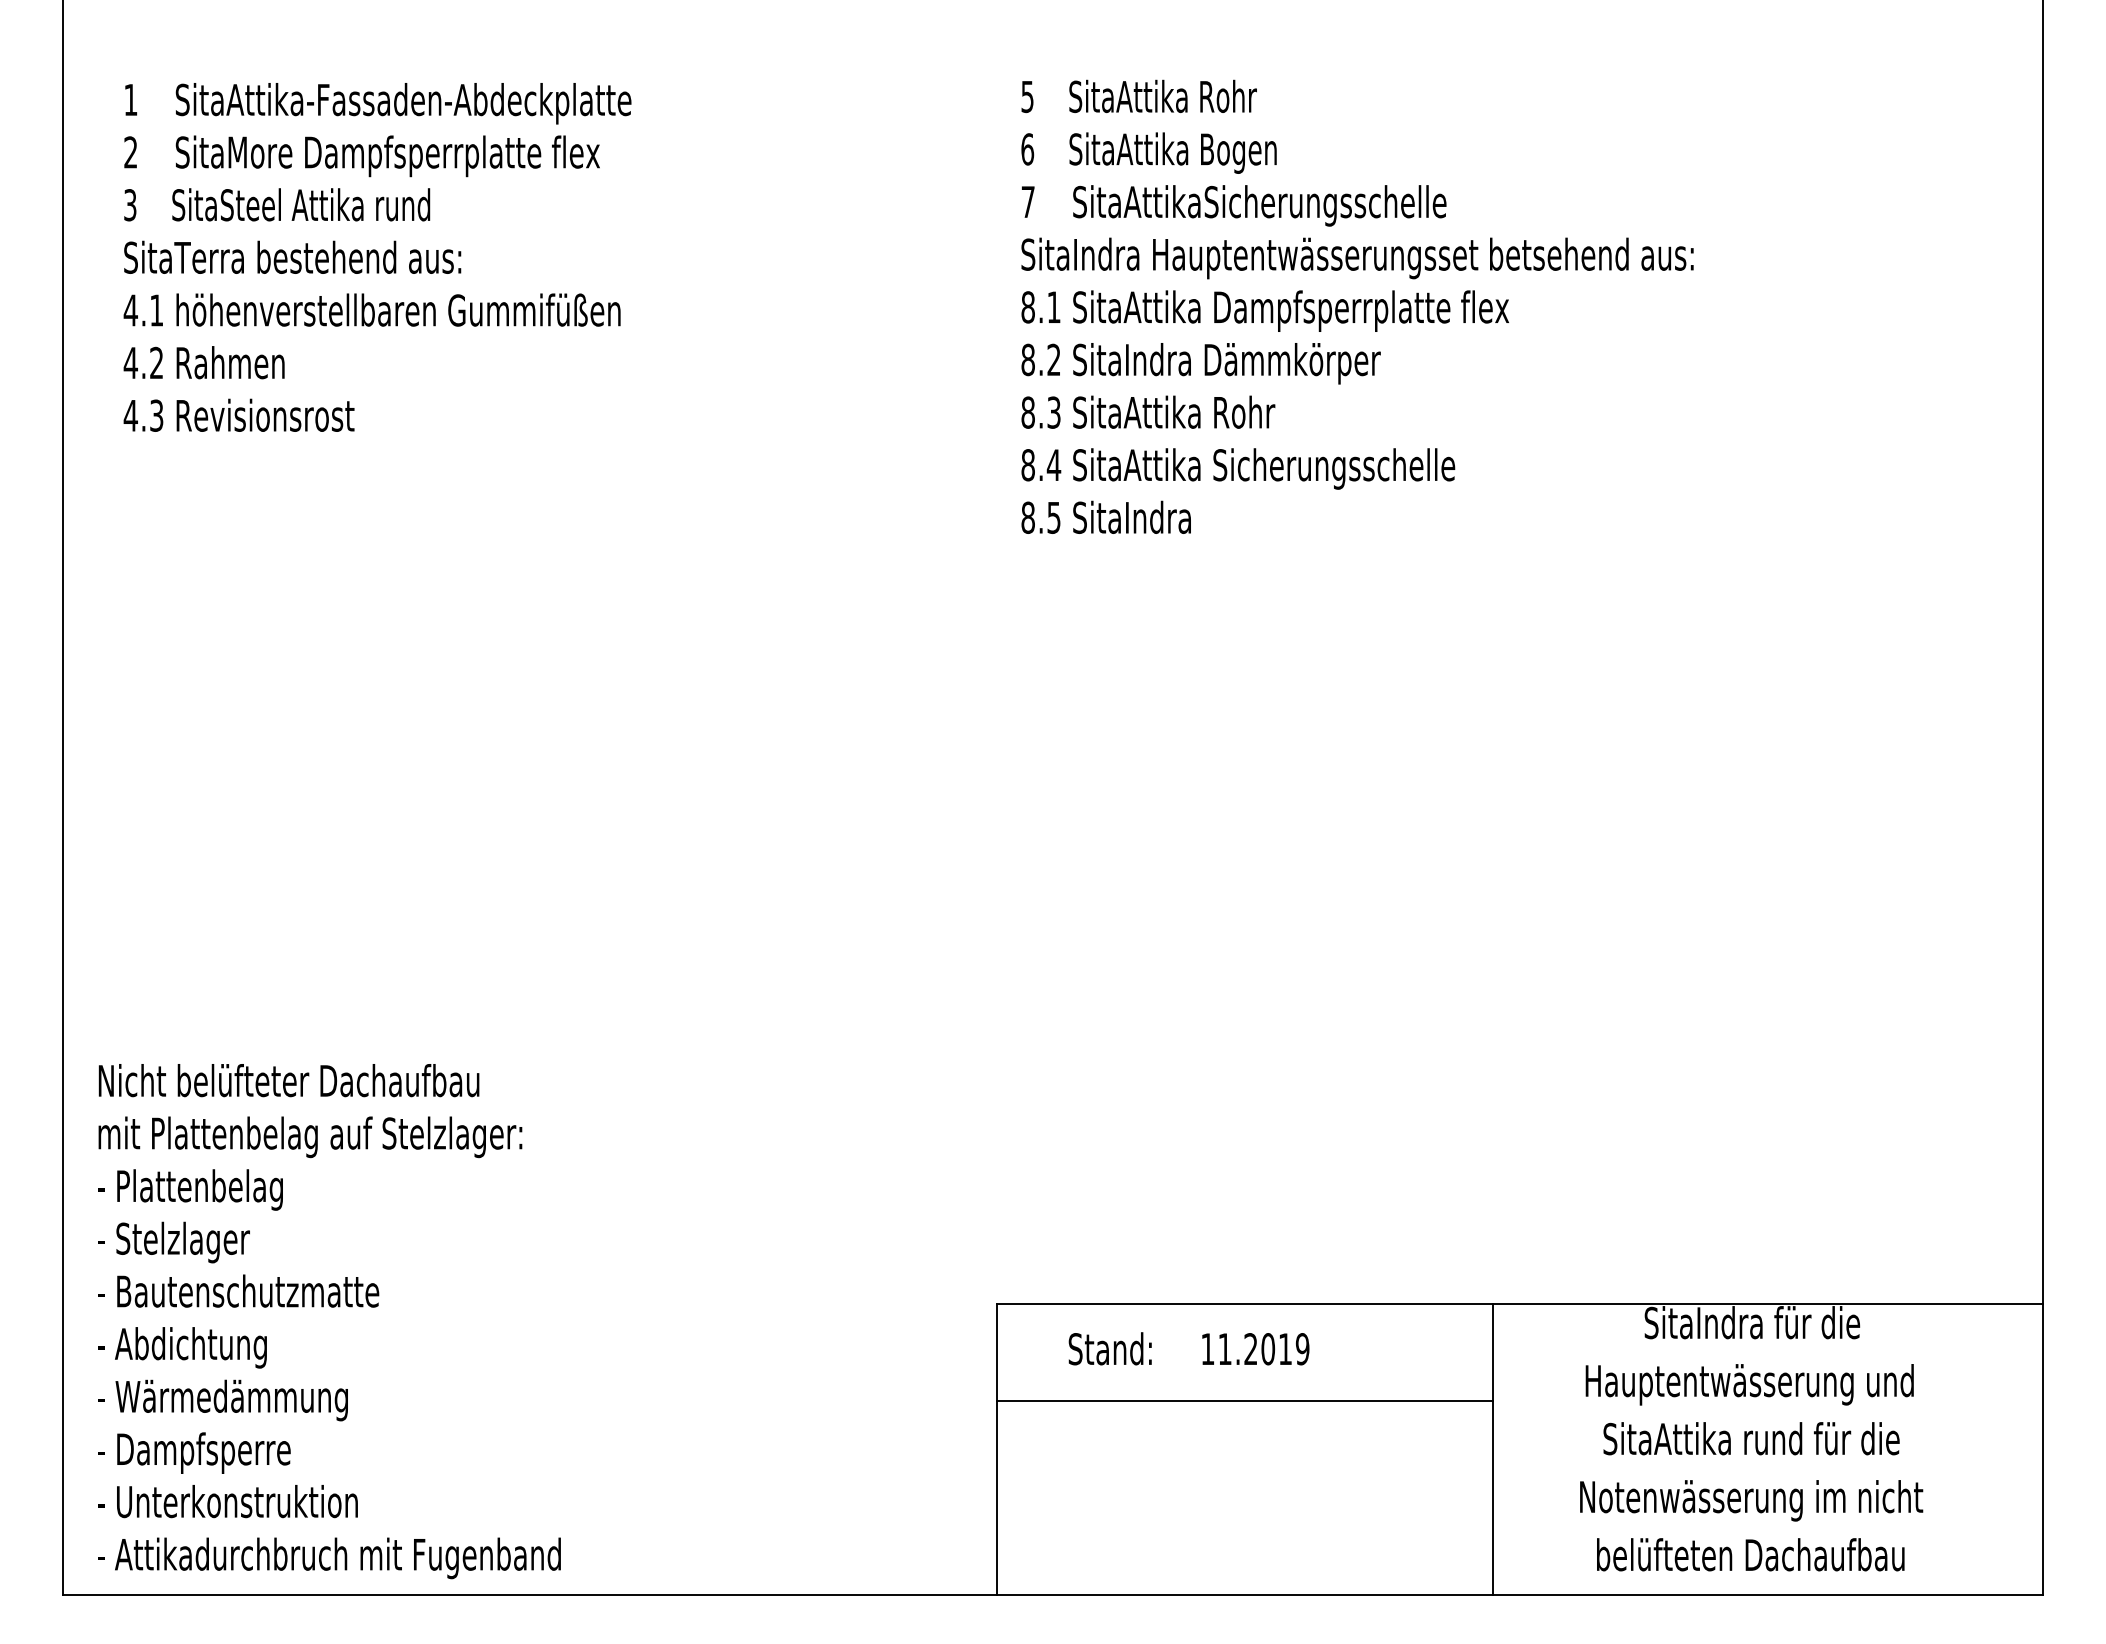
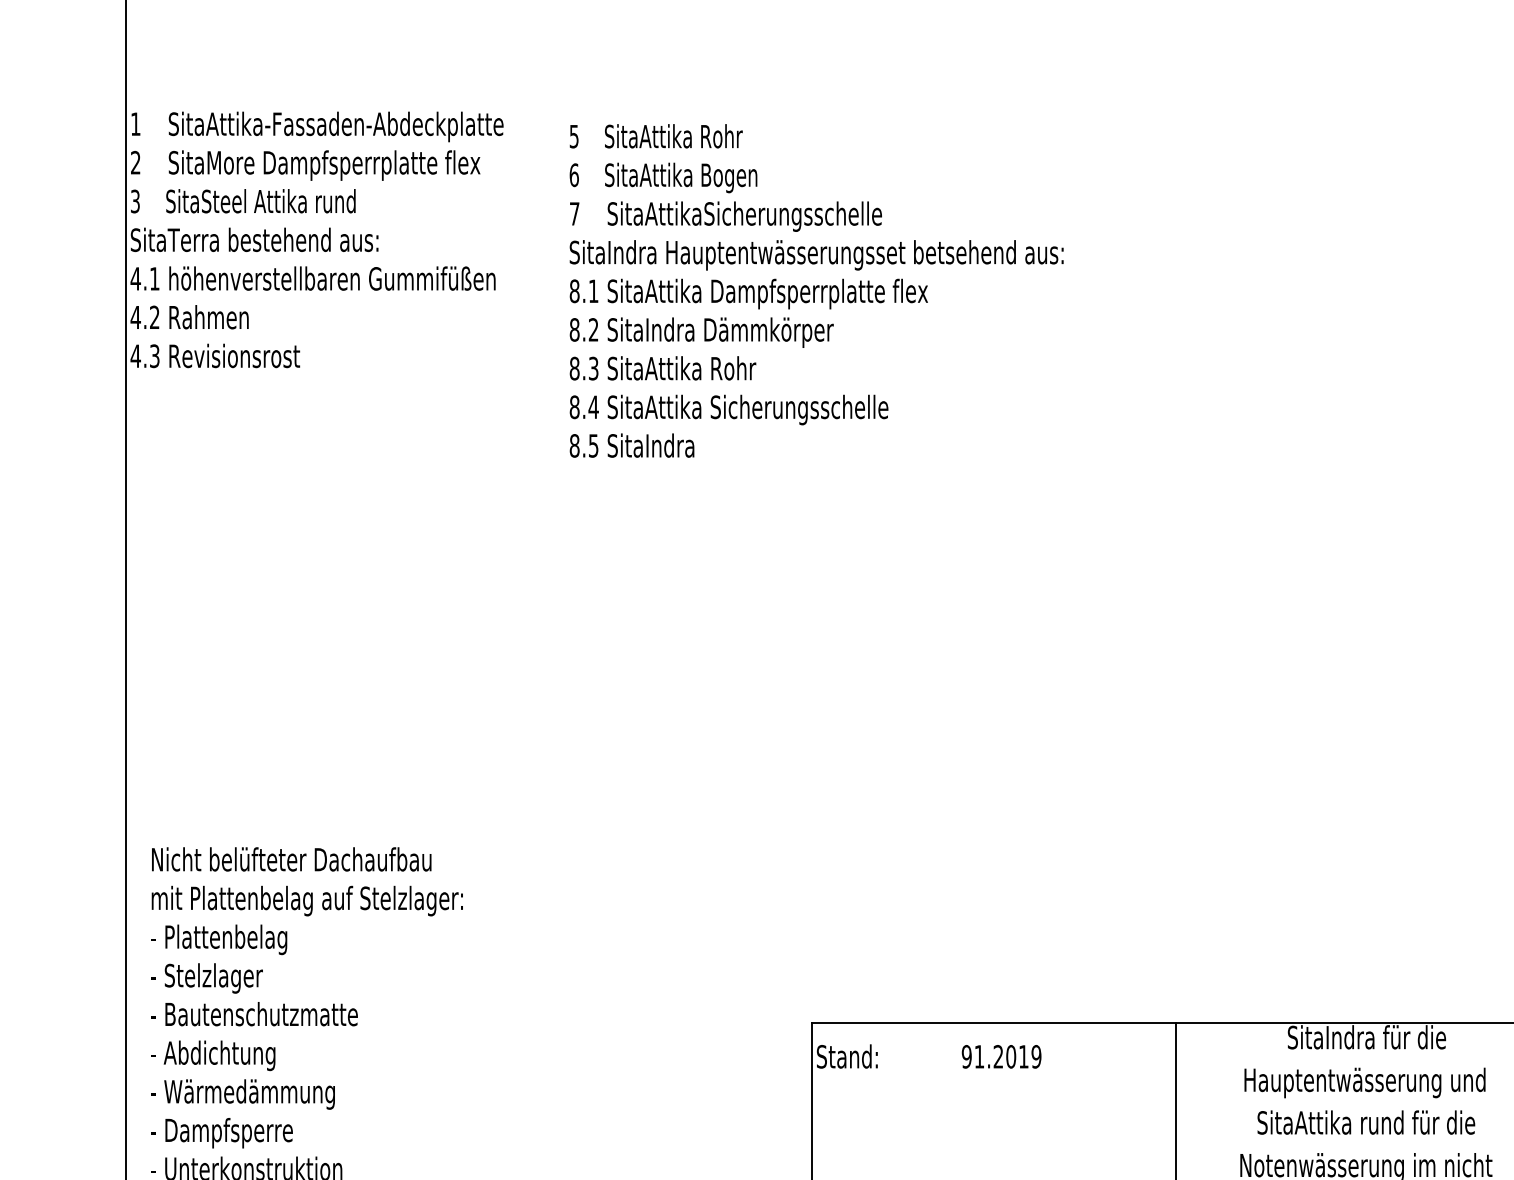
text: (377, 257) -> (316, 239), moved
text: (1357, 306) -> (816, 290), moved
text: (1109, 1348) -> (846, 1056), moved
text: (1207, 1349) -> (966, 1057), 11.2019 -> 91.2019
line: (1244, 1400) -> (993, 1094), removed

